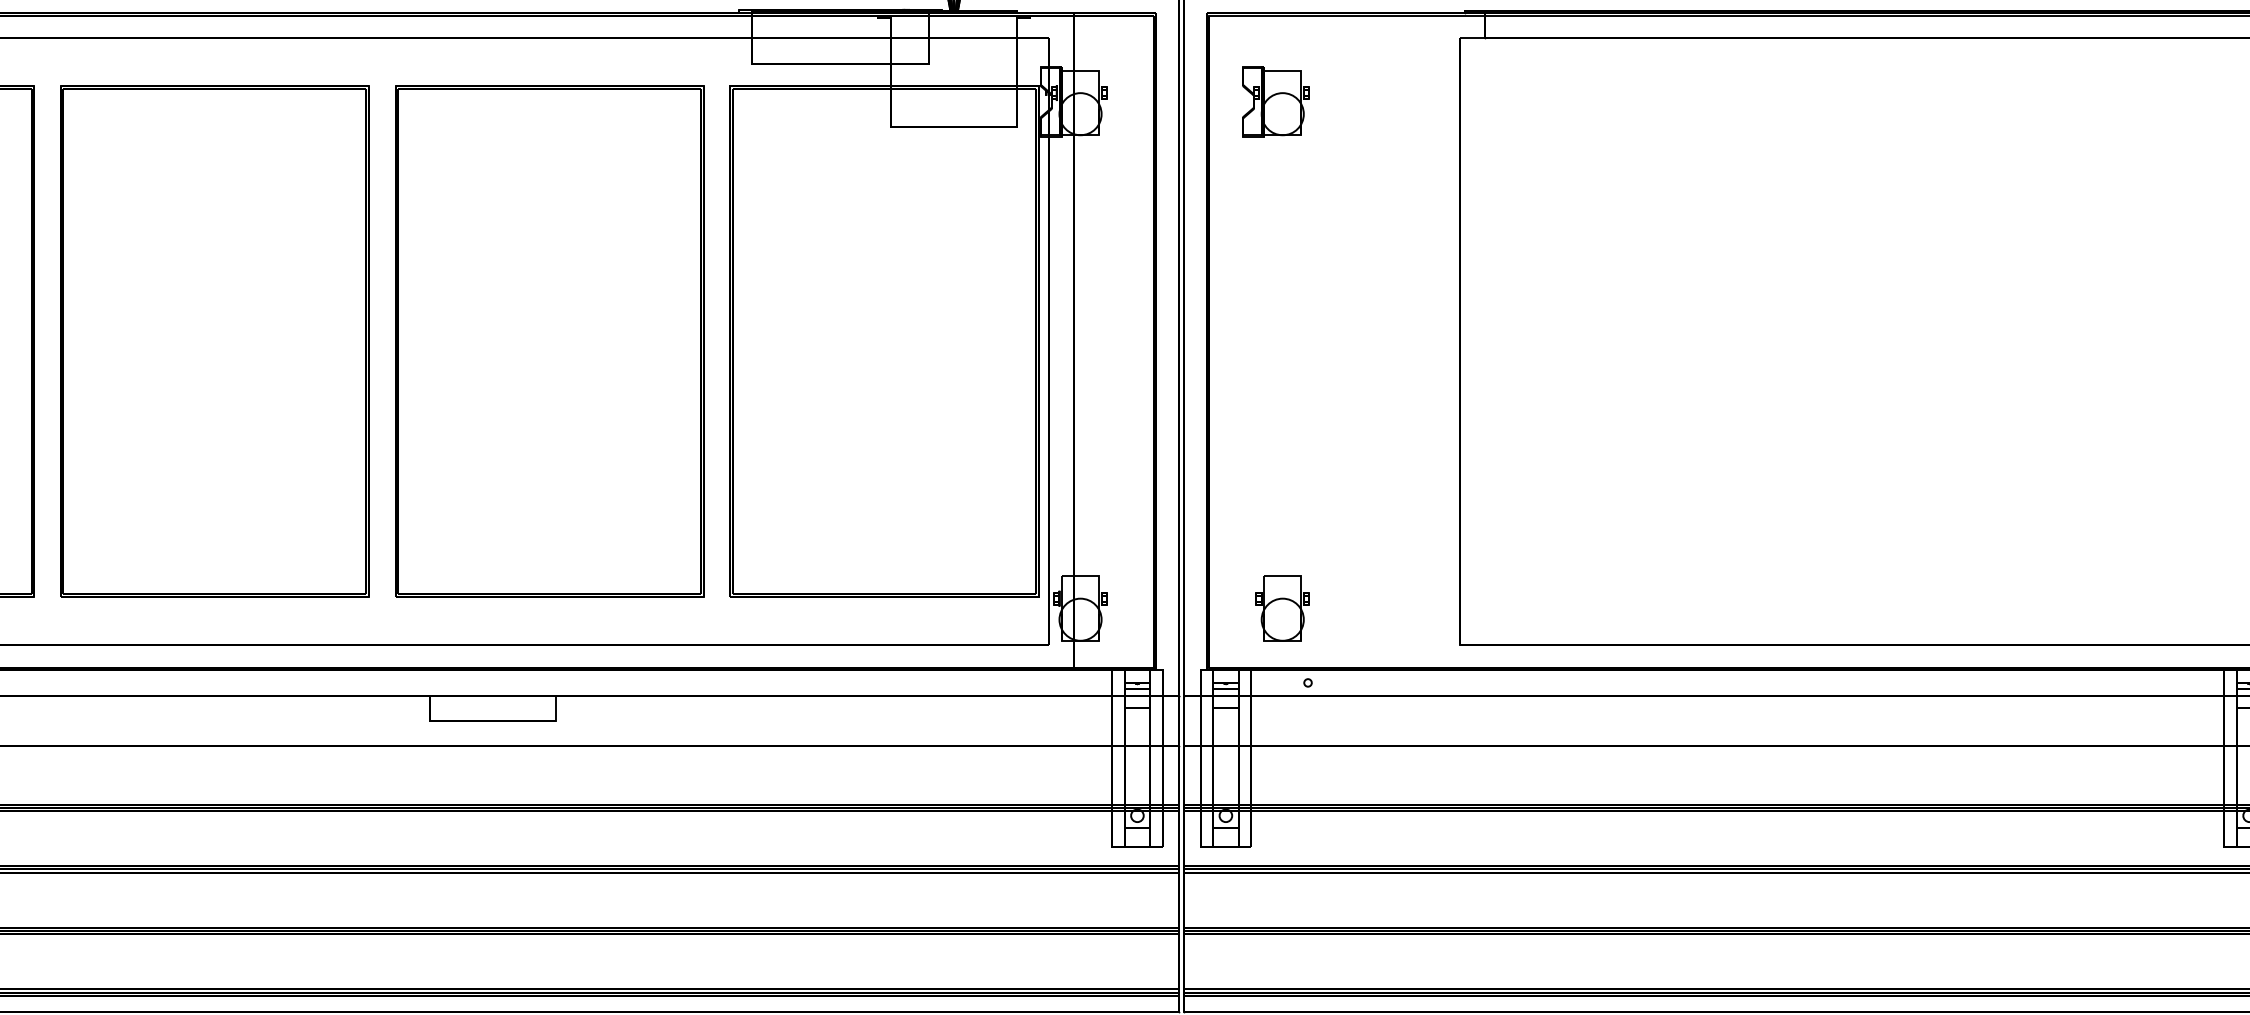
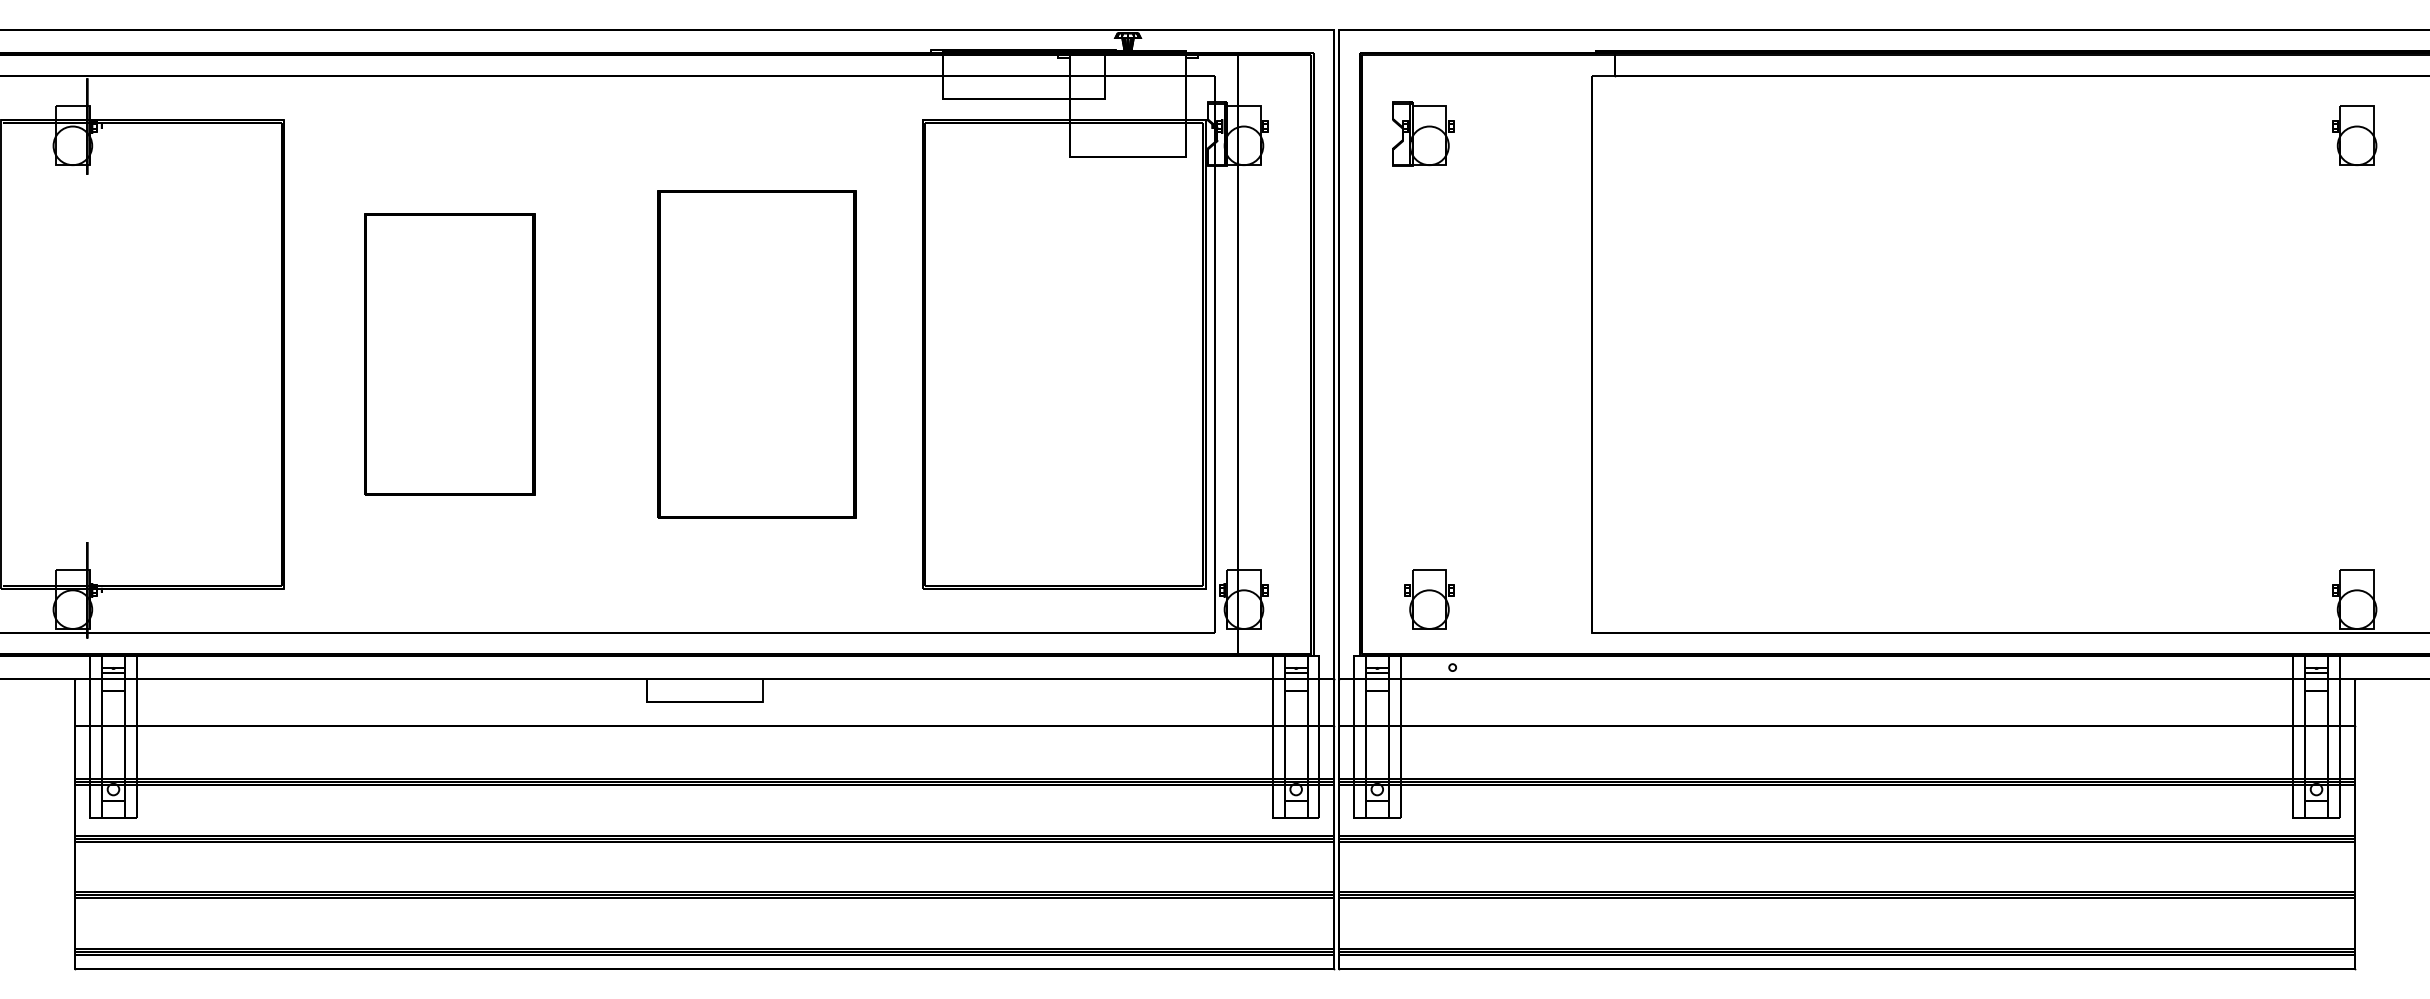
part: (214, 341) -> (449, 354), size x0.6
part: (549, 341) -> (756, 354), size x0.7

